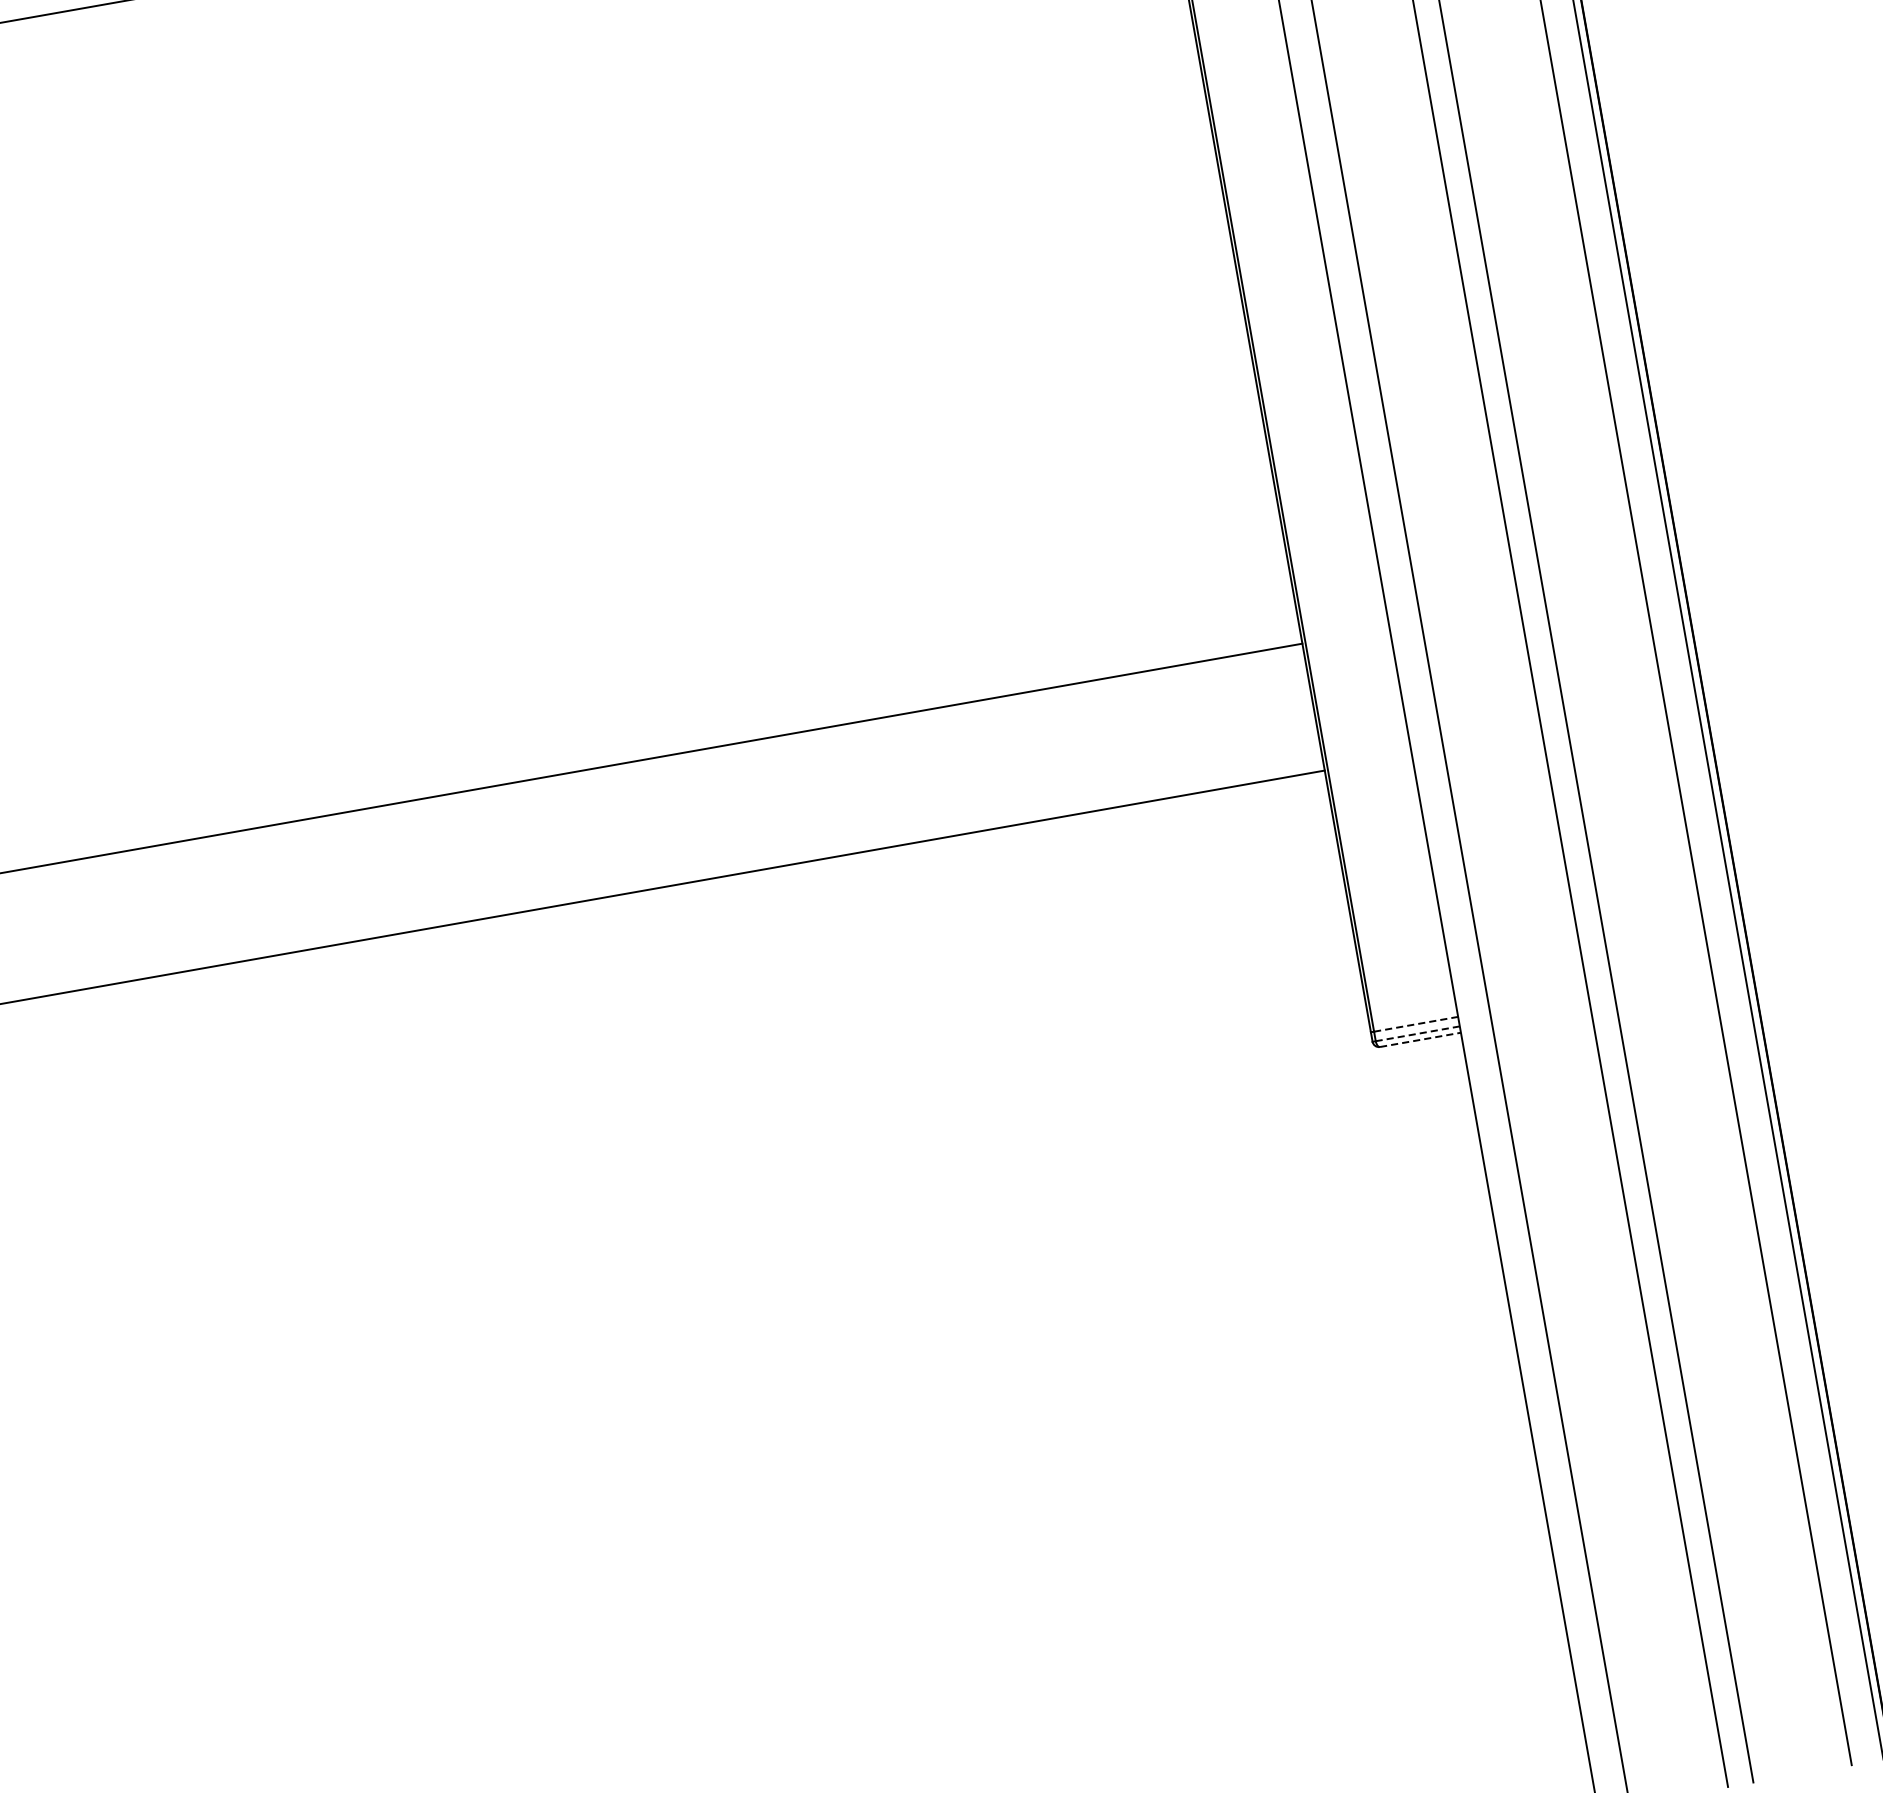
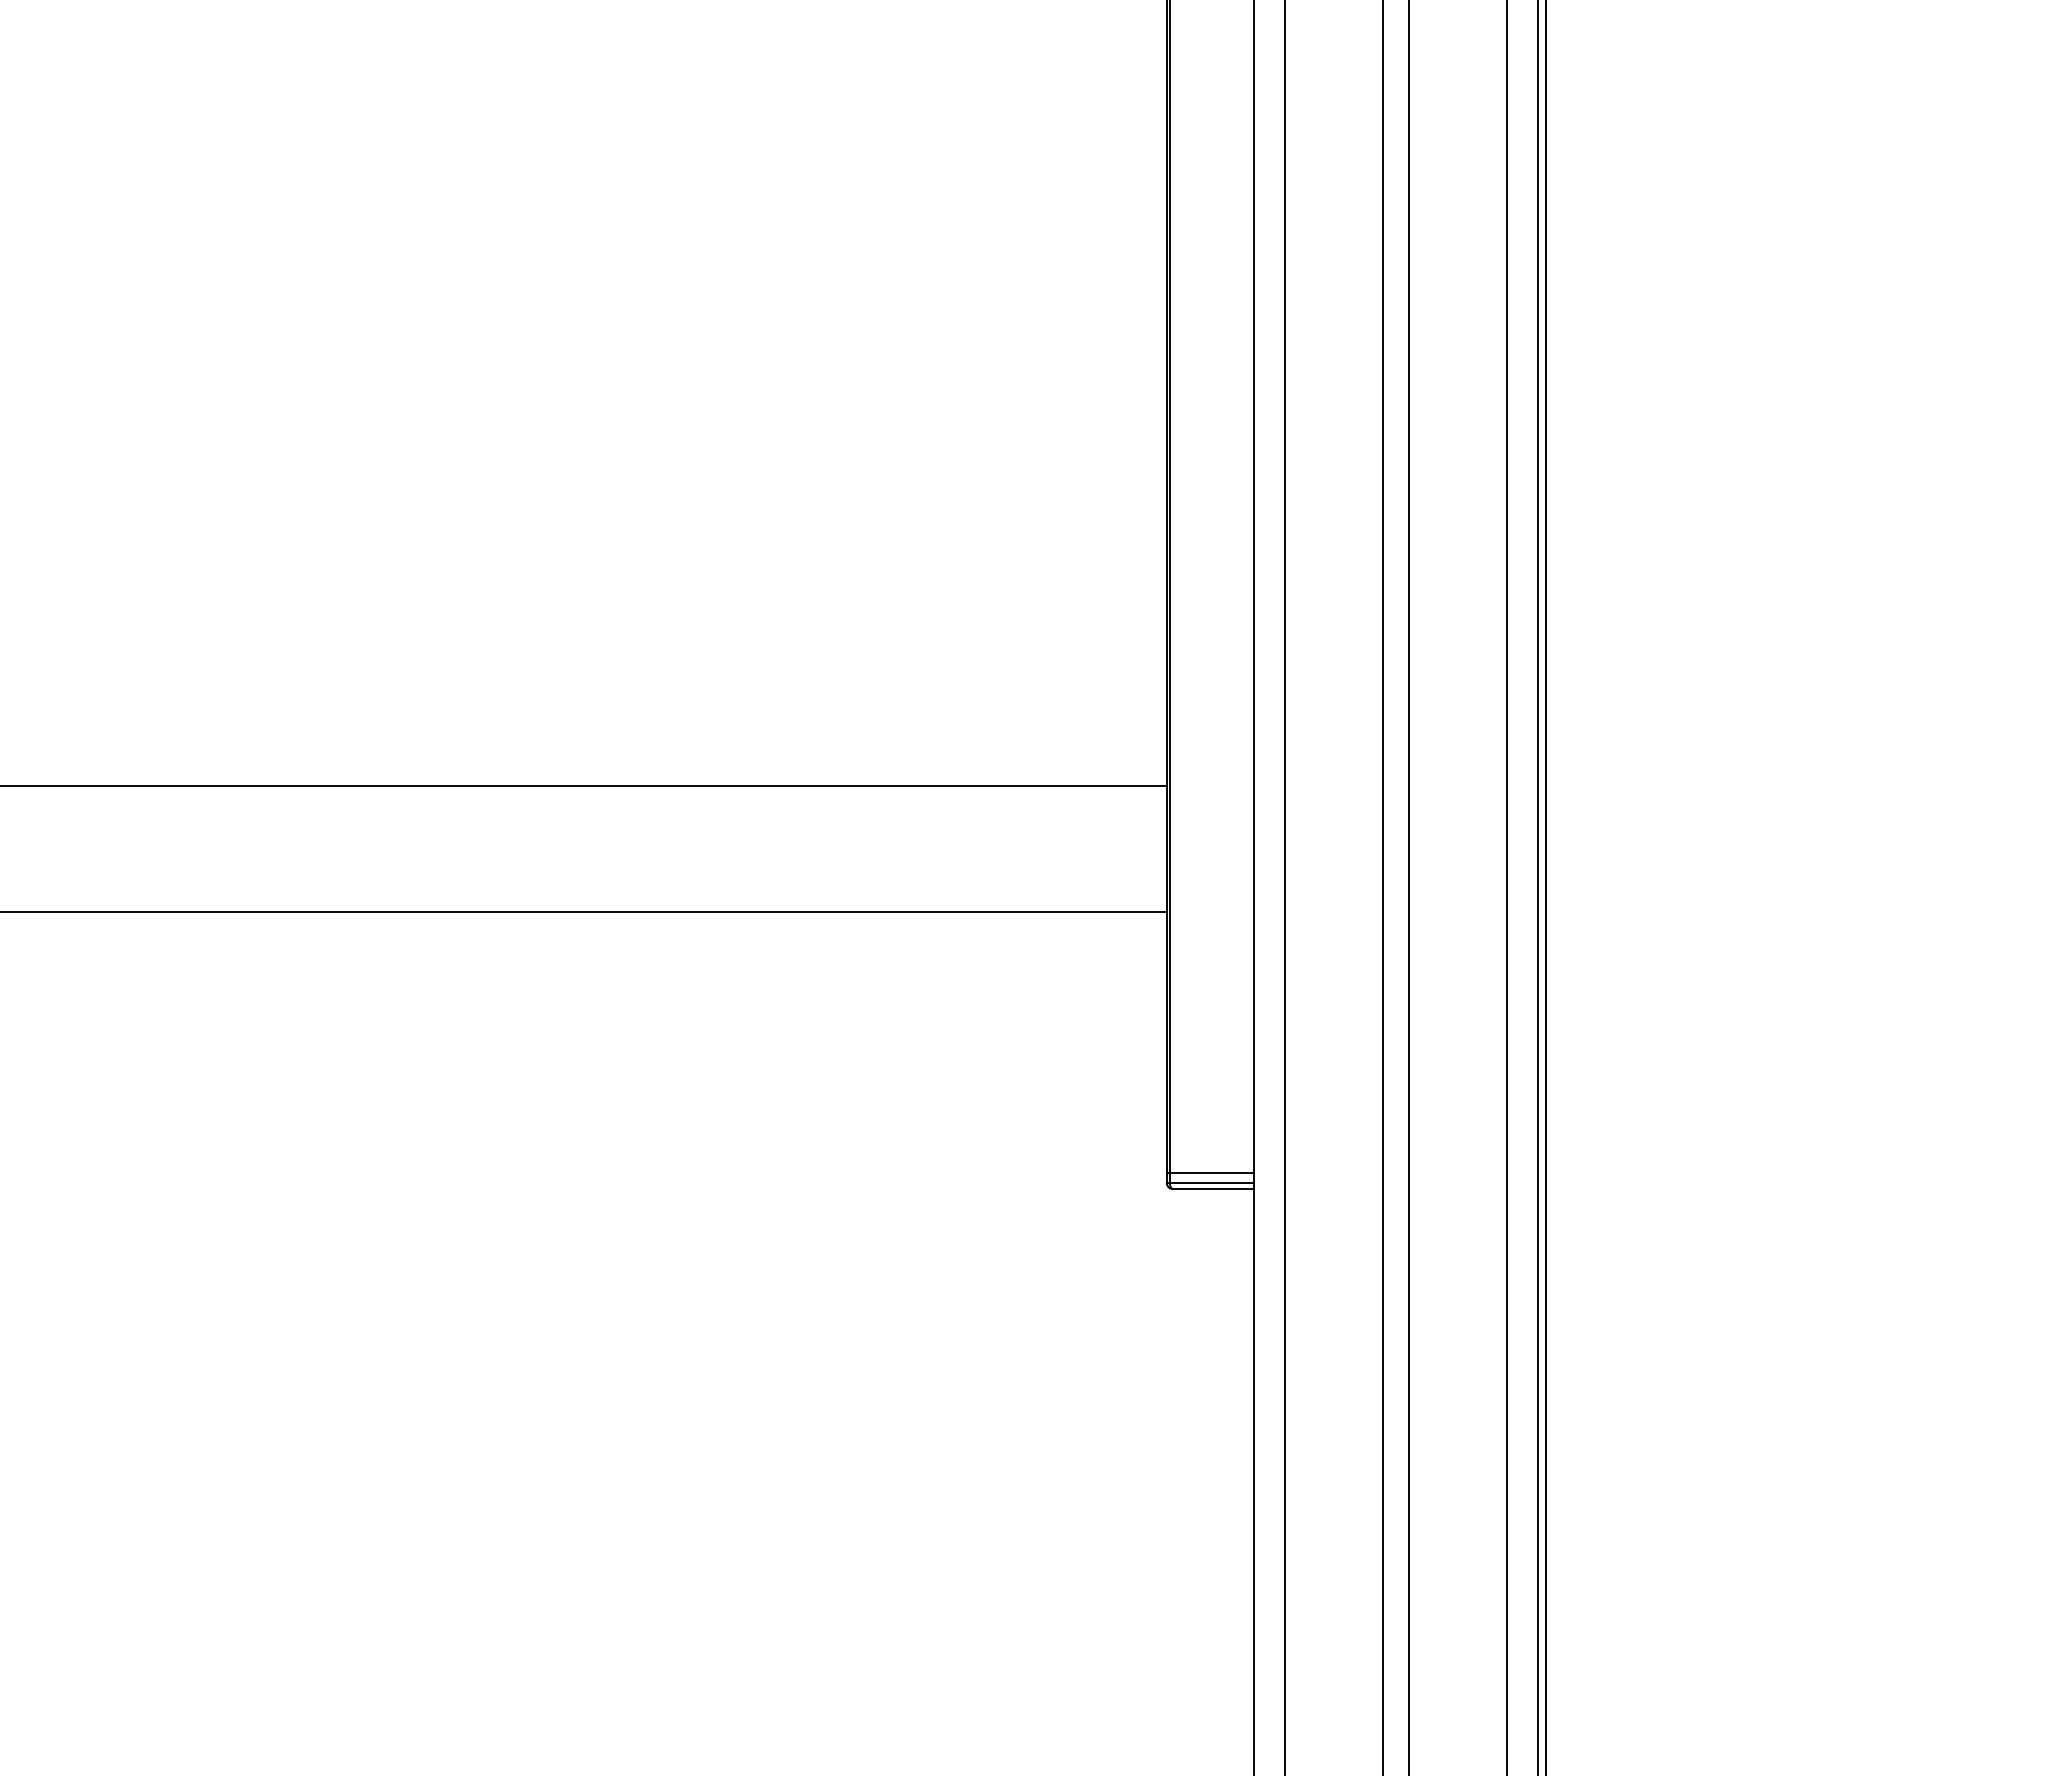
line: (1415, 1024) -> (1211, 1173), dashed -> solid
line: (1417, 1033) -> (1211, 1182), dashed -> solid
line: (1420, 1040) -> (1213, 1189), dashed -> solid

